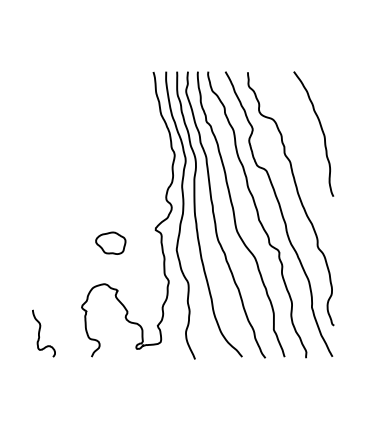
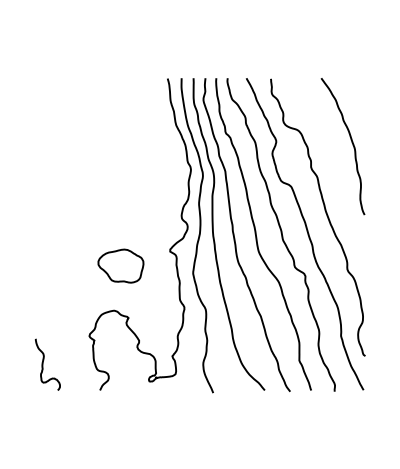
part: (110, 242) -> (120, 265), size x1.4

